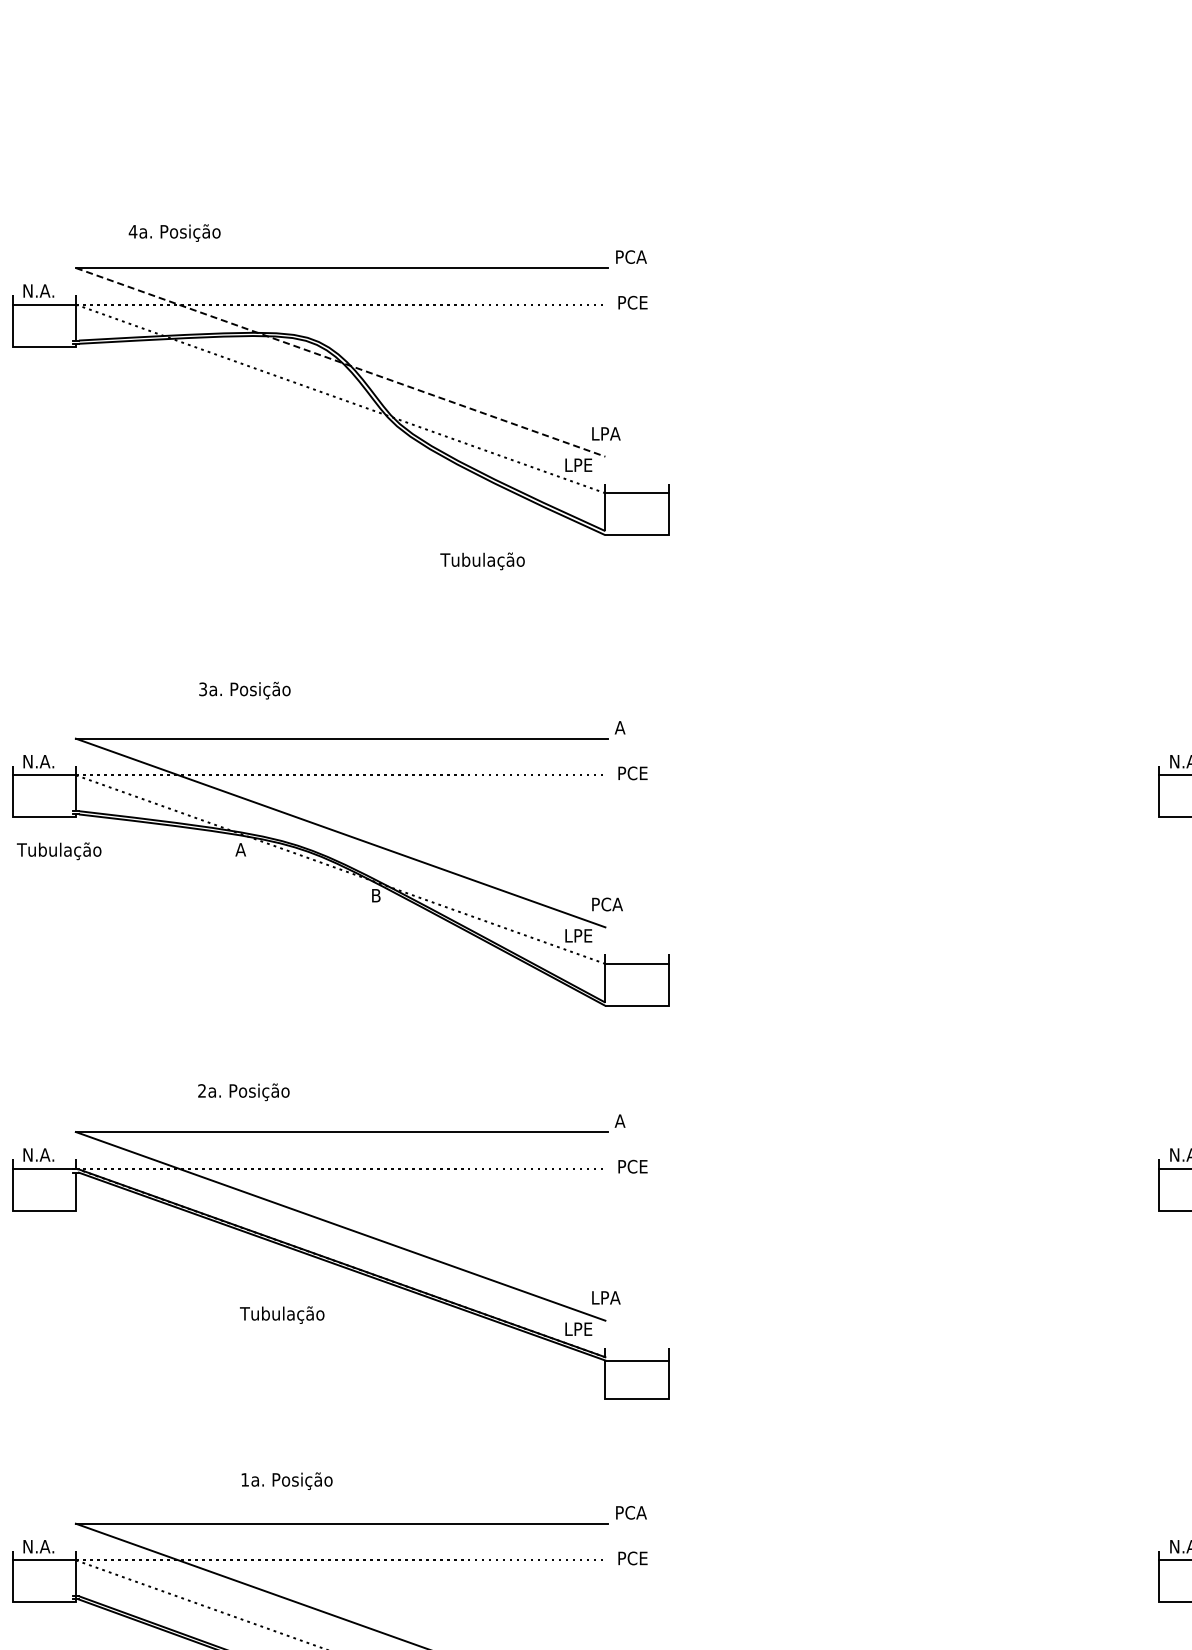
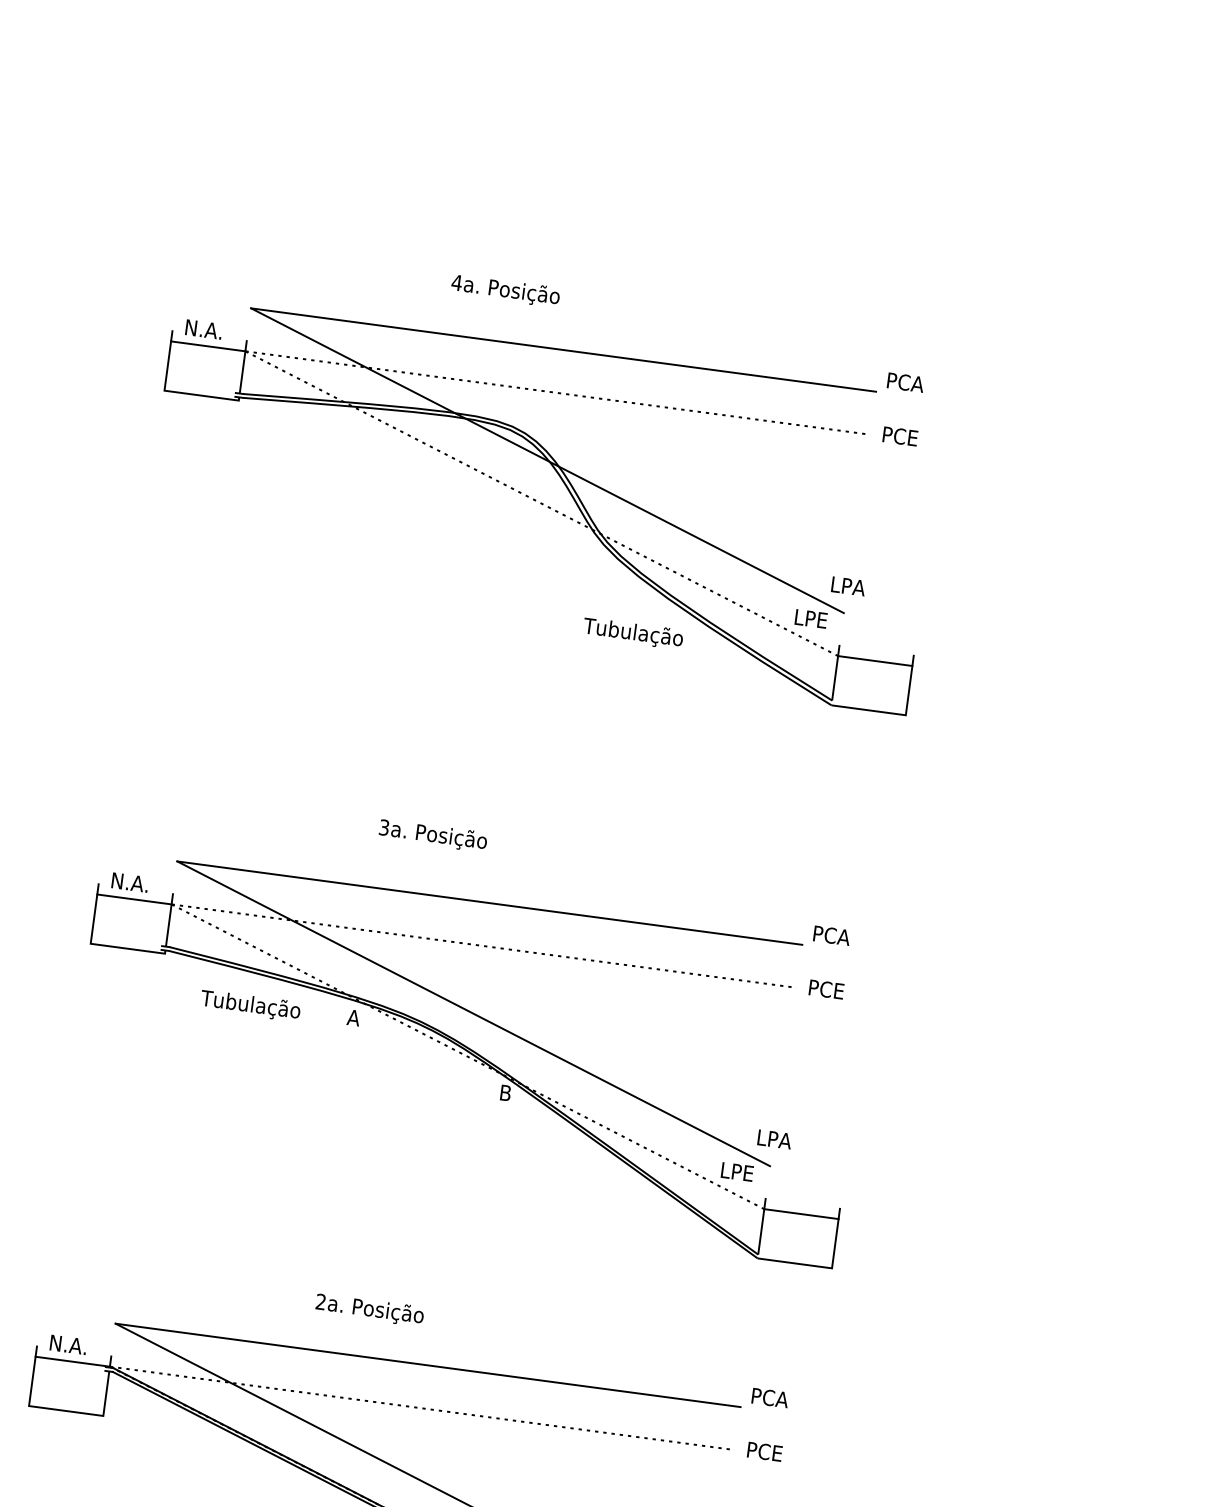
text: (174, 232) -> (505, 290), moved
line: (341, 362) -> (548, 461), dashed -> solid
text: (482, 561) -> (633, 633), moved
text: (244, 690) -> (432, 835), moved
text: (630, 727) -> (830, 935), A -> PCA
text: (59, 851) -> (250, 1006), moved
text: (607, 904) -> (776, 1139), PCA -> LPA
text: (243, 1092) -> (369, 1310), moved
text: (630, 1120) -> (769, 1397), A -> PCA

